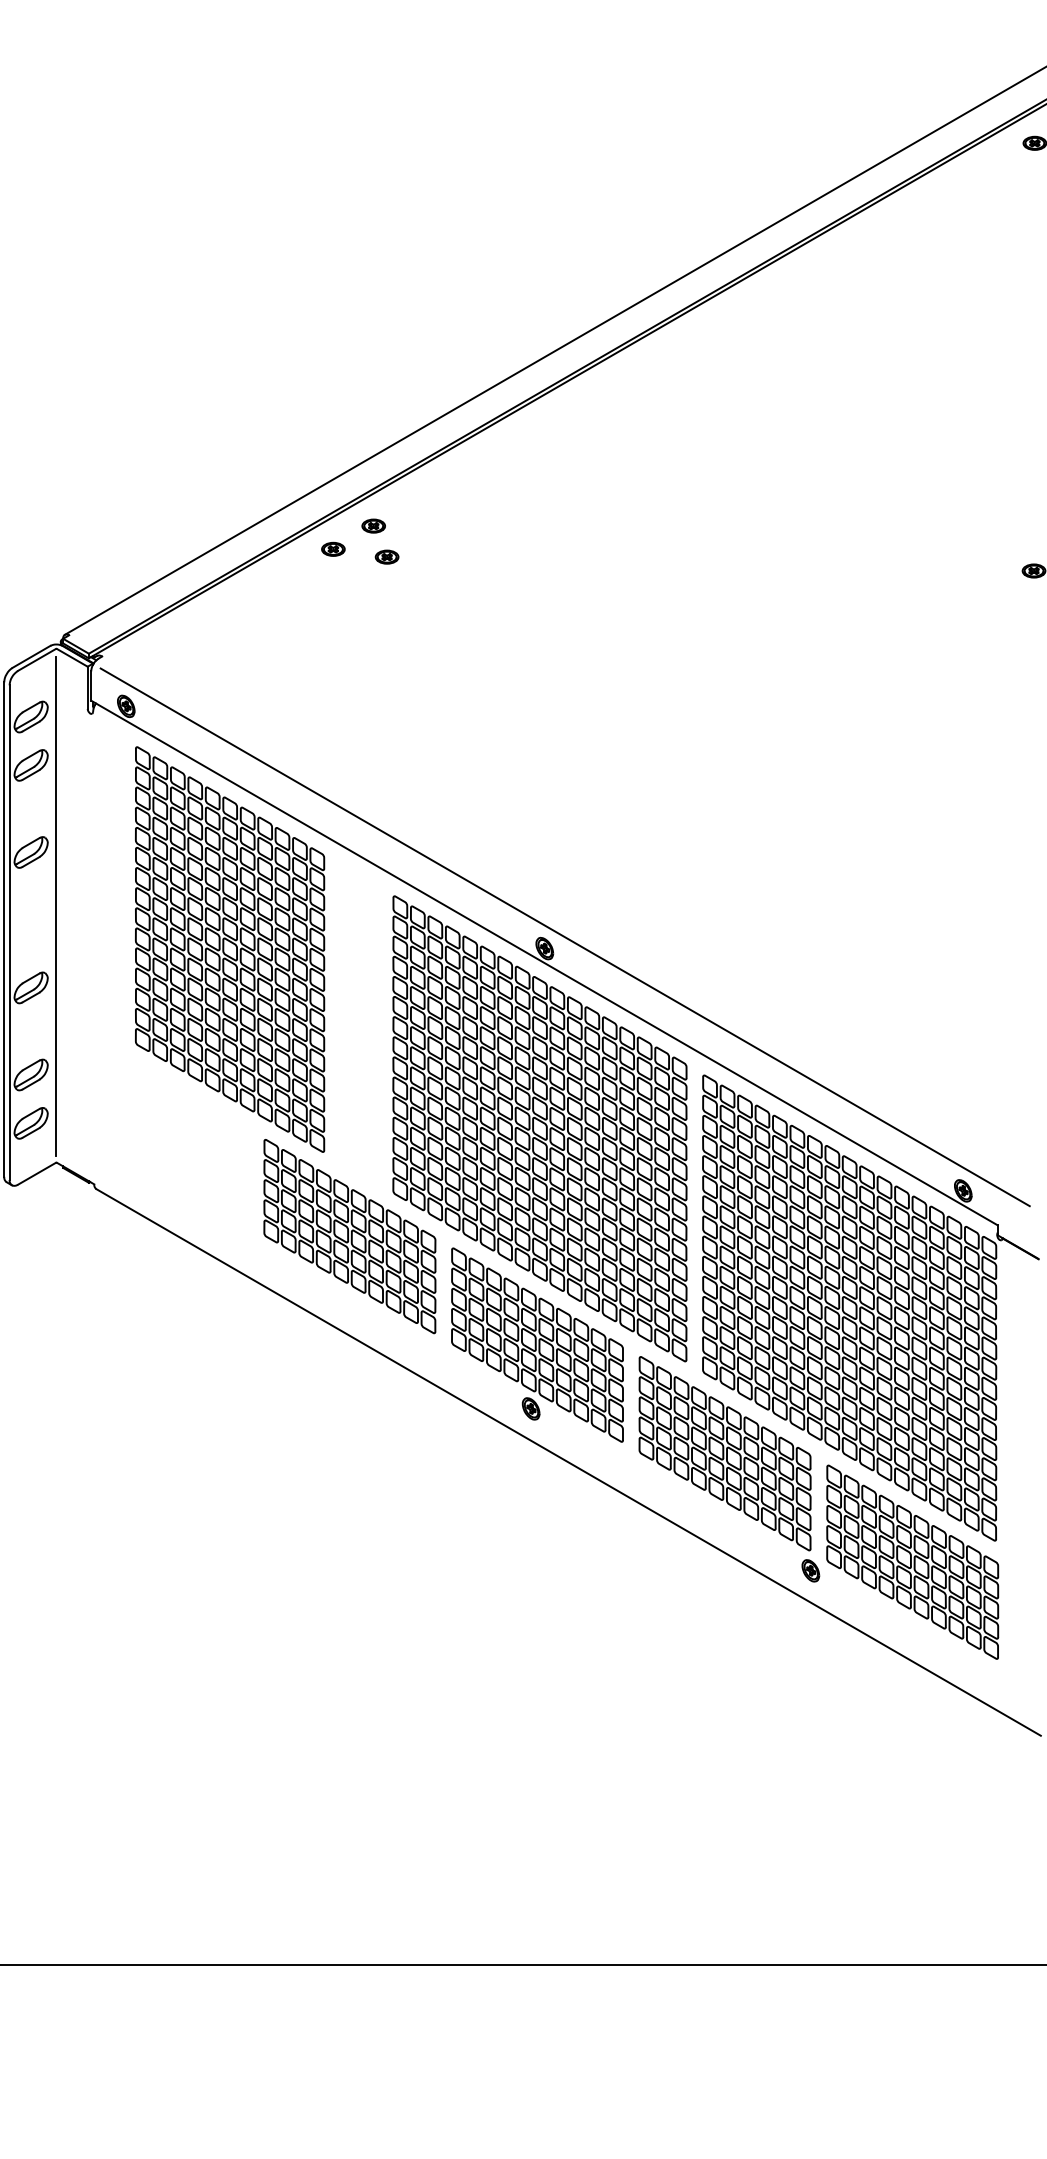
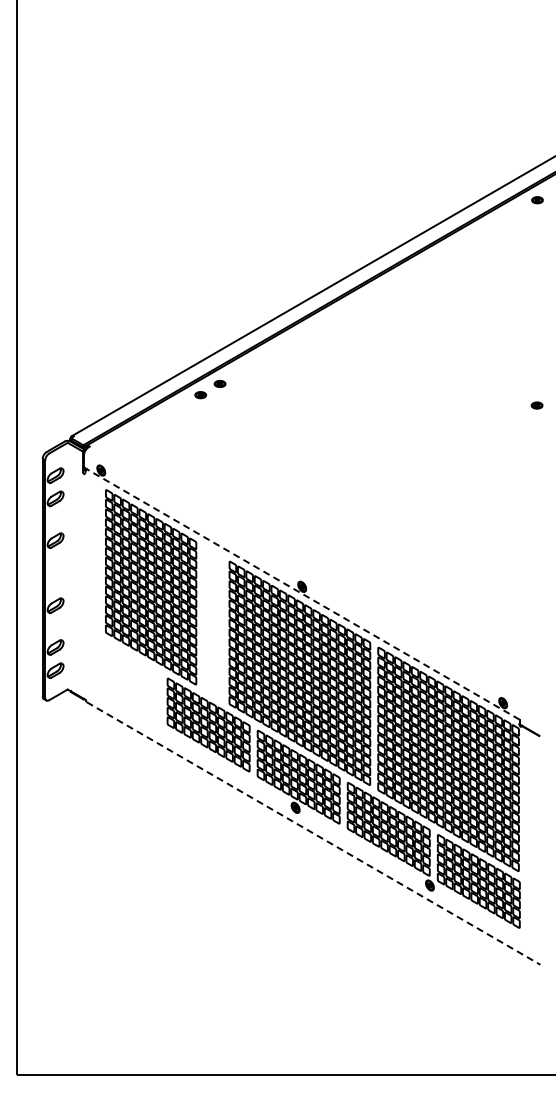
part: (387, 556) -> (226, 398), removed
line: (55, 906) -> (67, 566), removed
line: (566, 937) -> (312, 581), removed
line: (543, 962) -> (301, 593), solid -> dashed
line: (568, 1462) -> (313, 833), solid -> dashed

